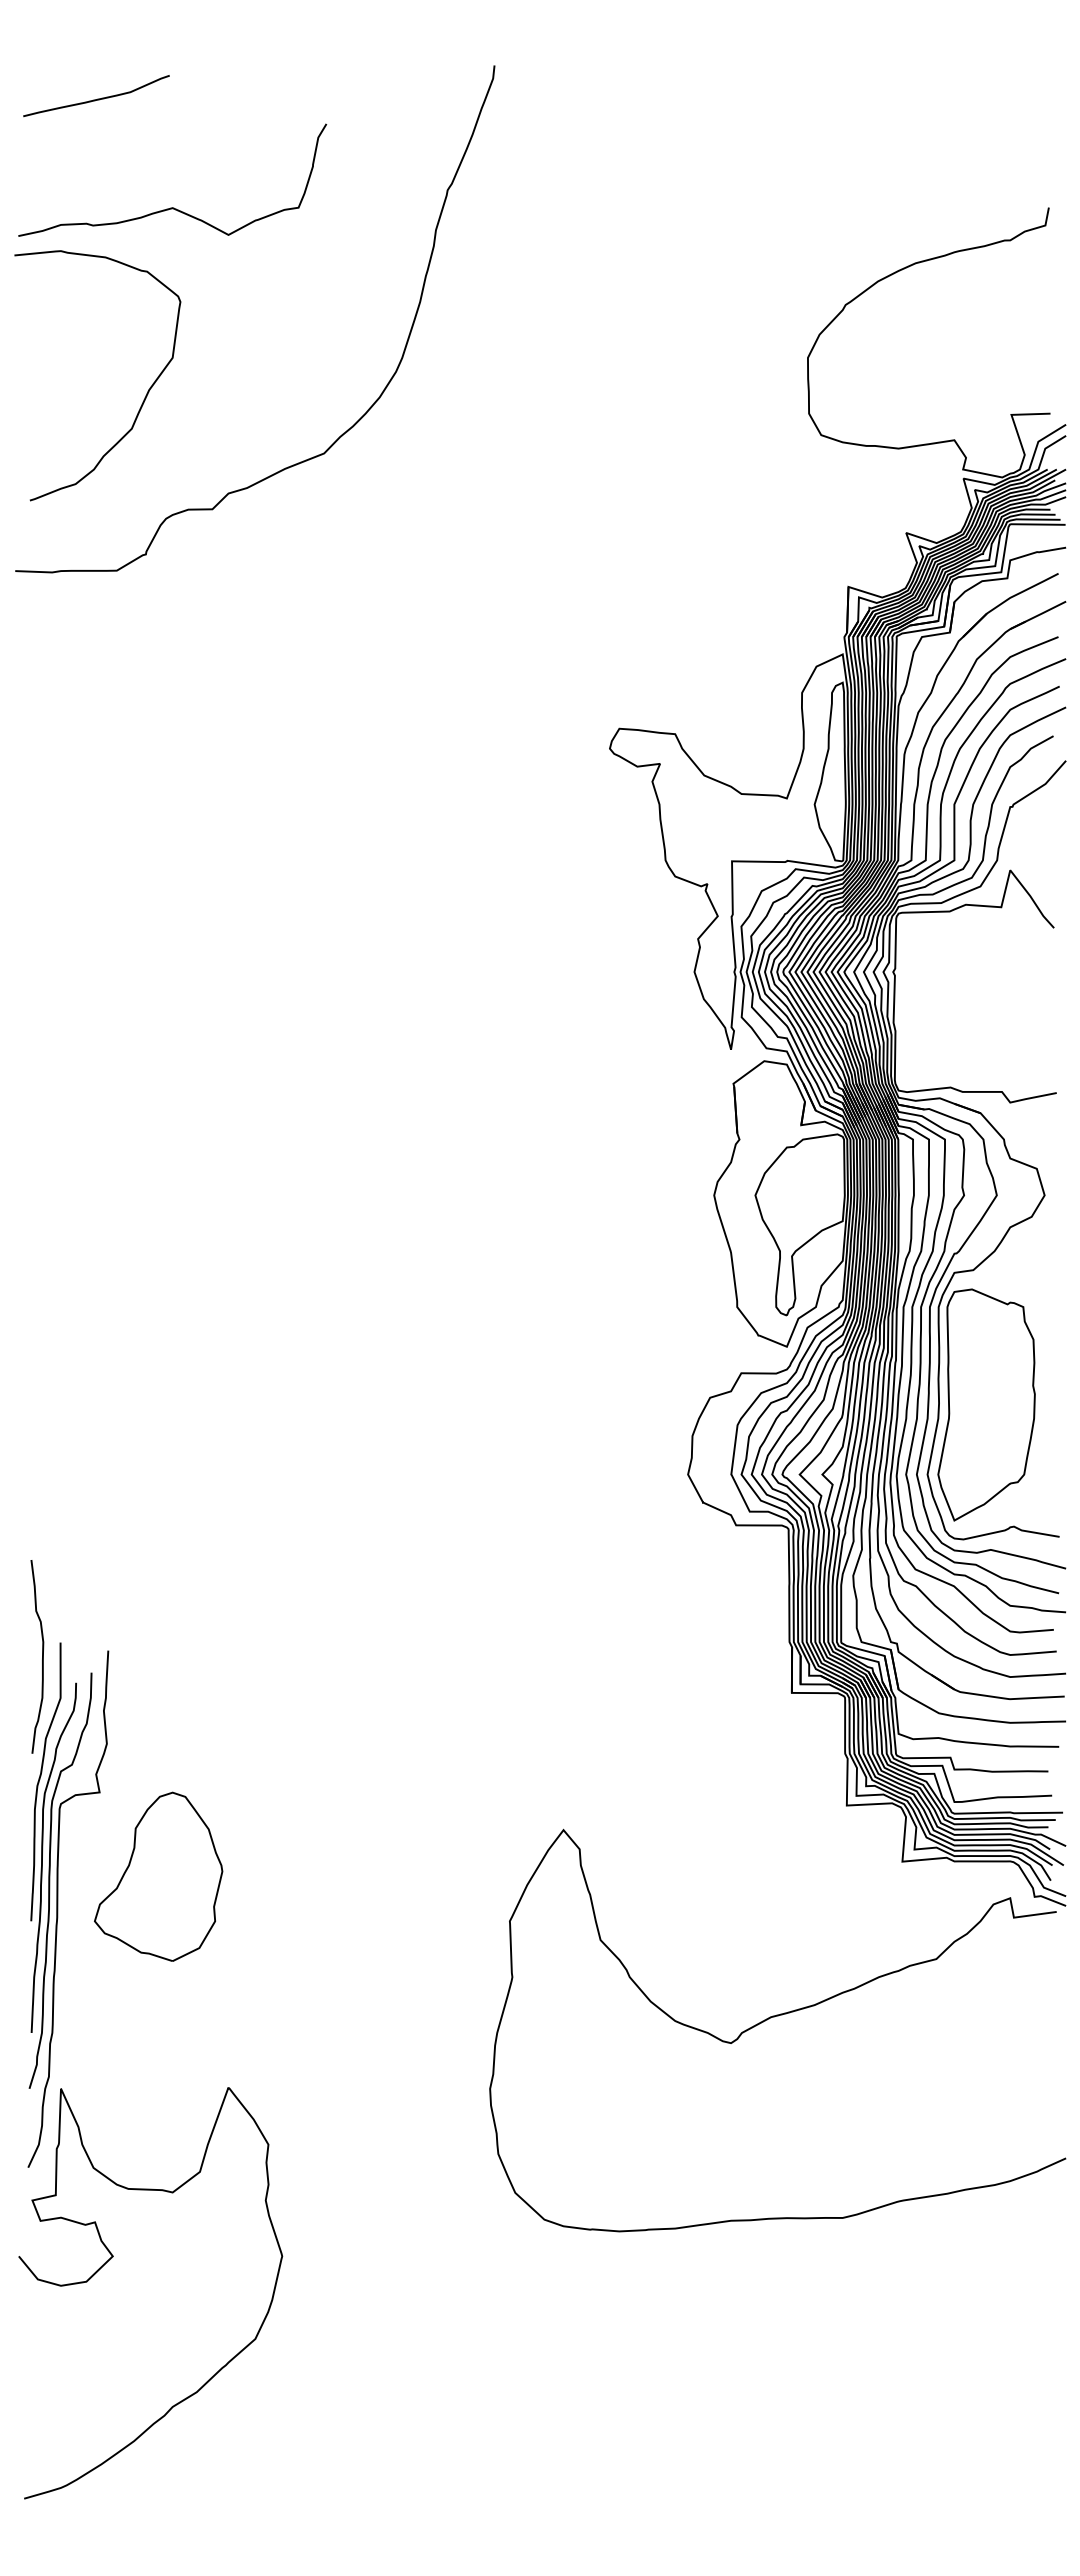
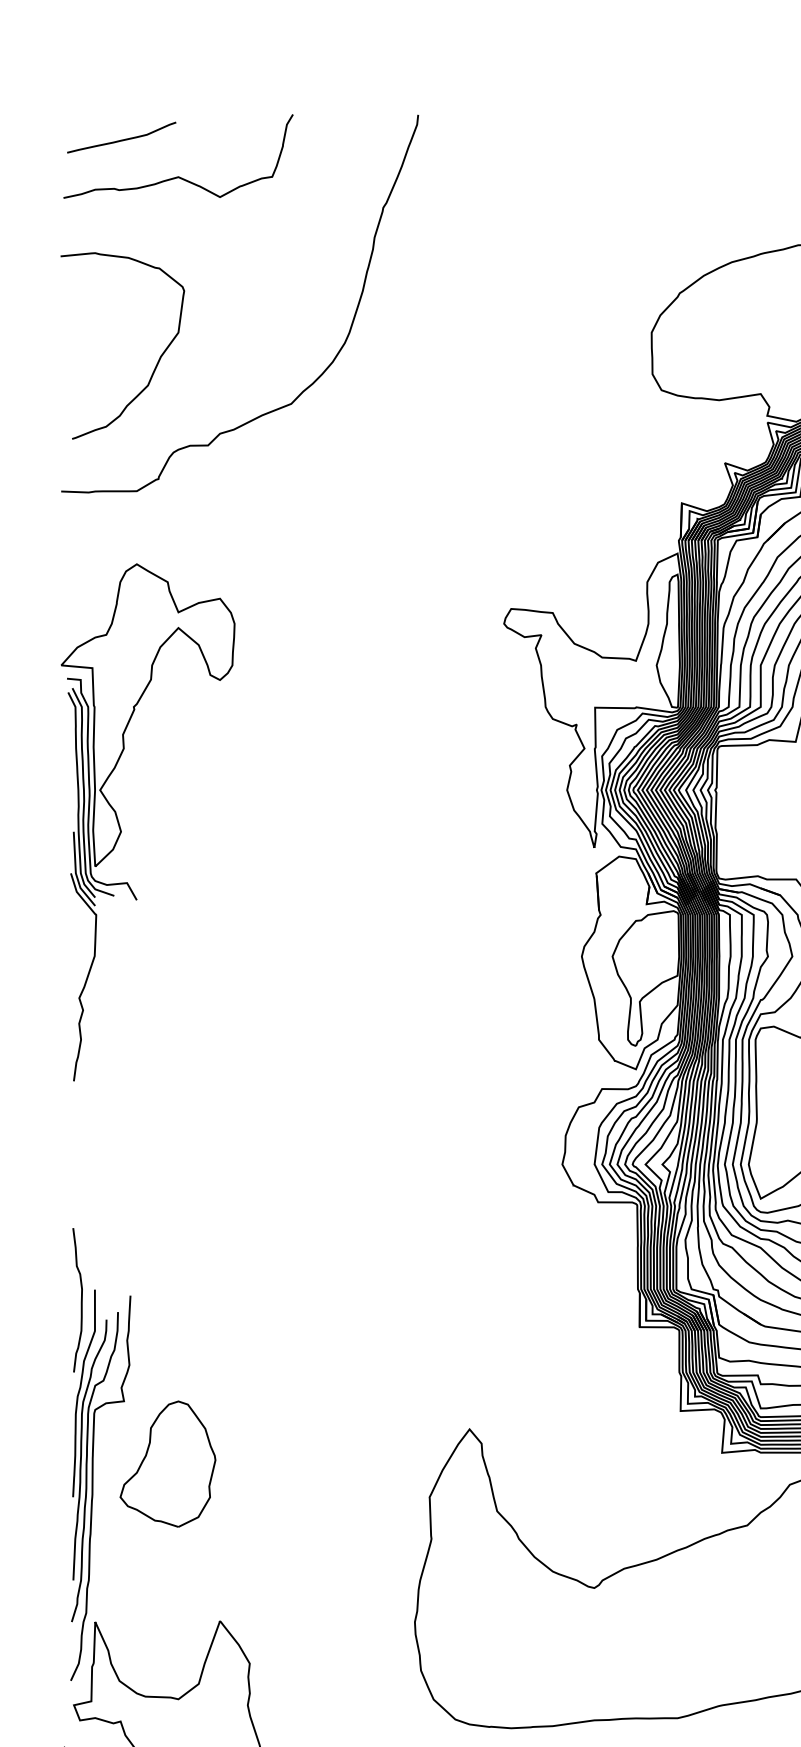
curve: (172, 207) -> (178, 176), moved
part: (96, 1026) -> (121, 830), added

